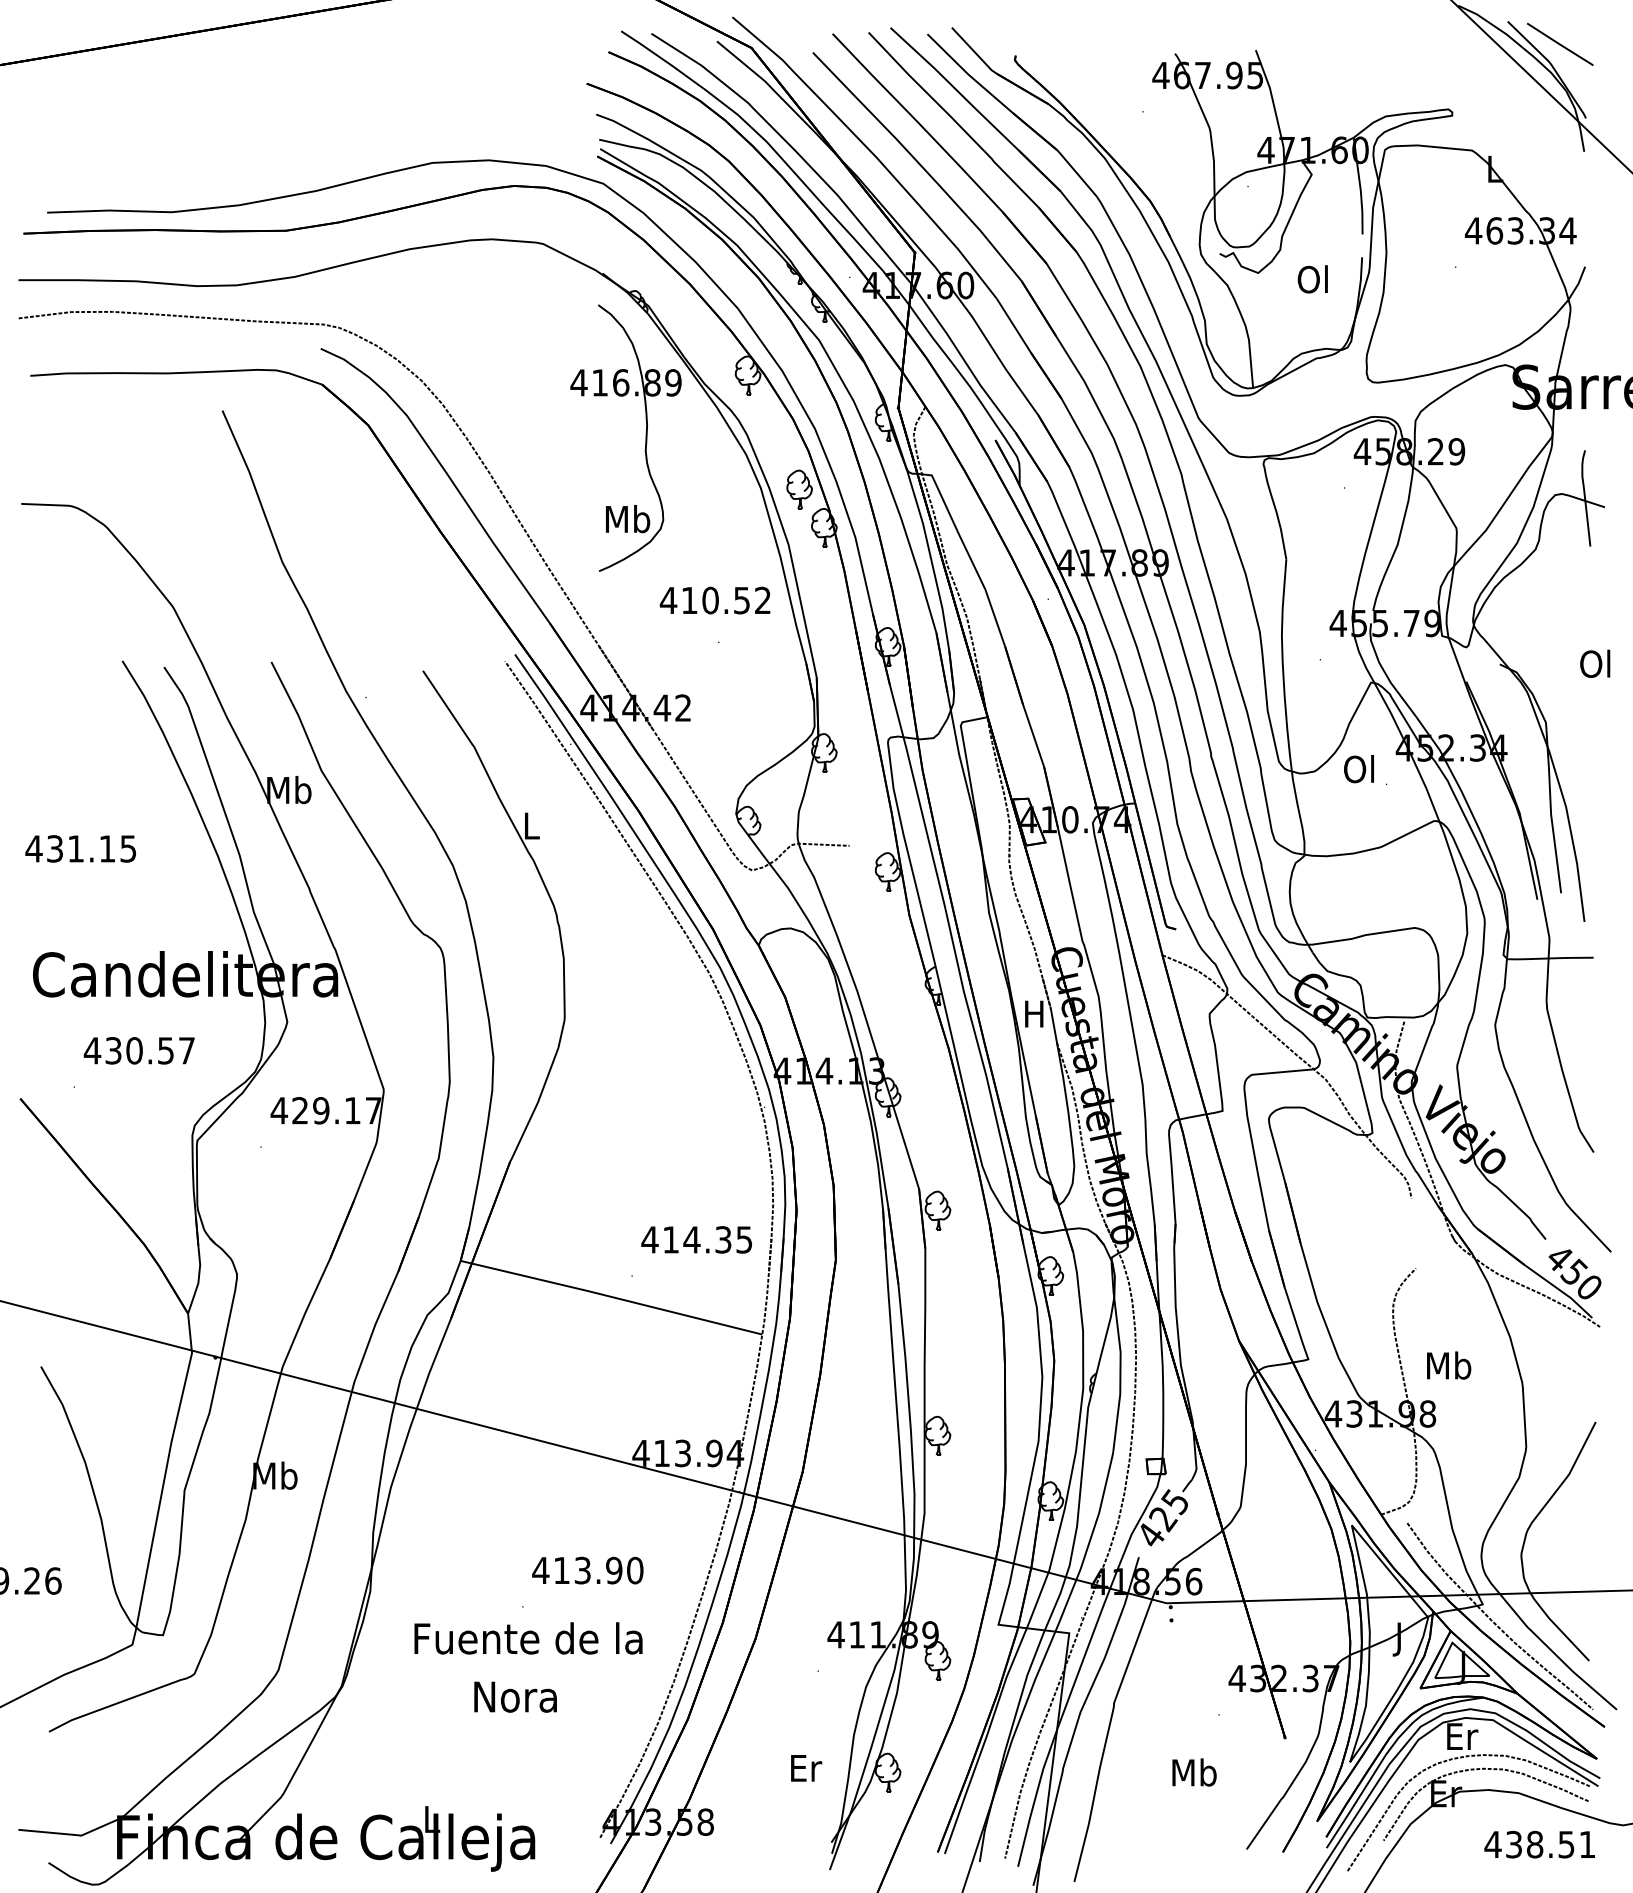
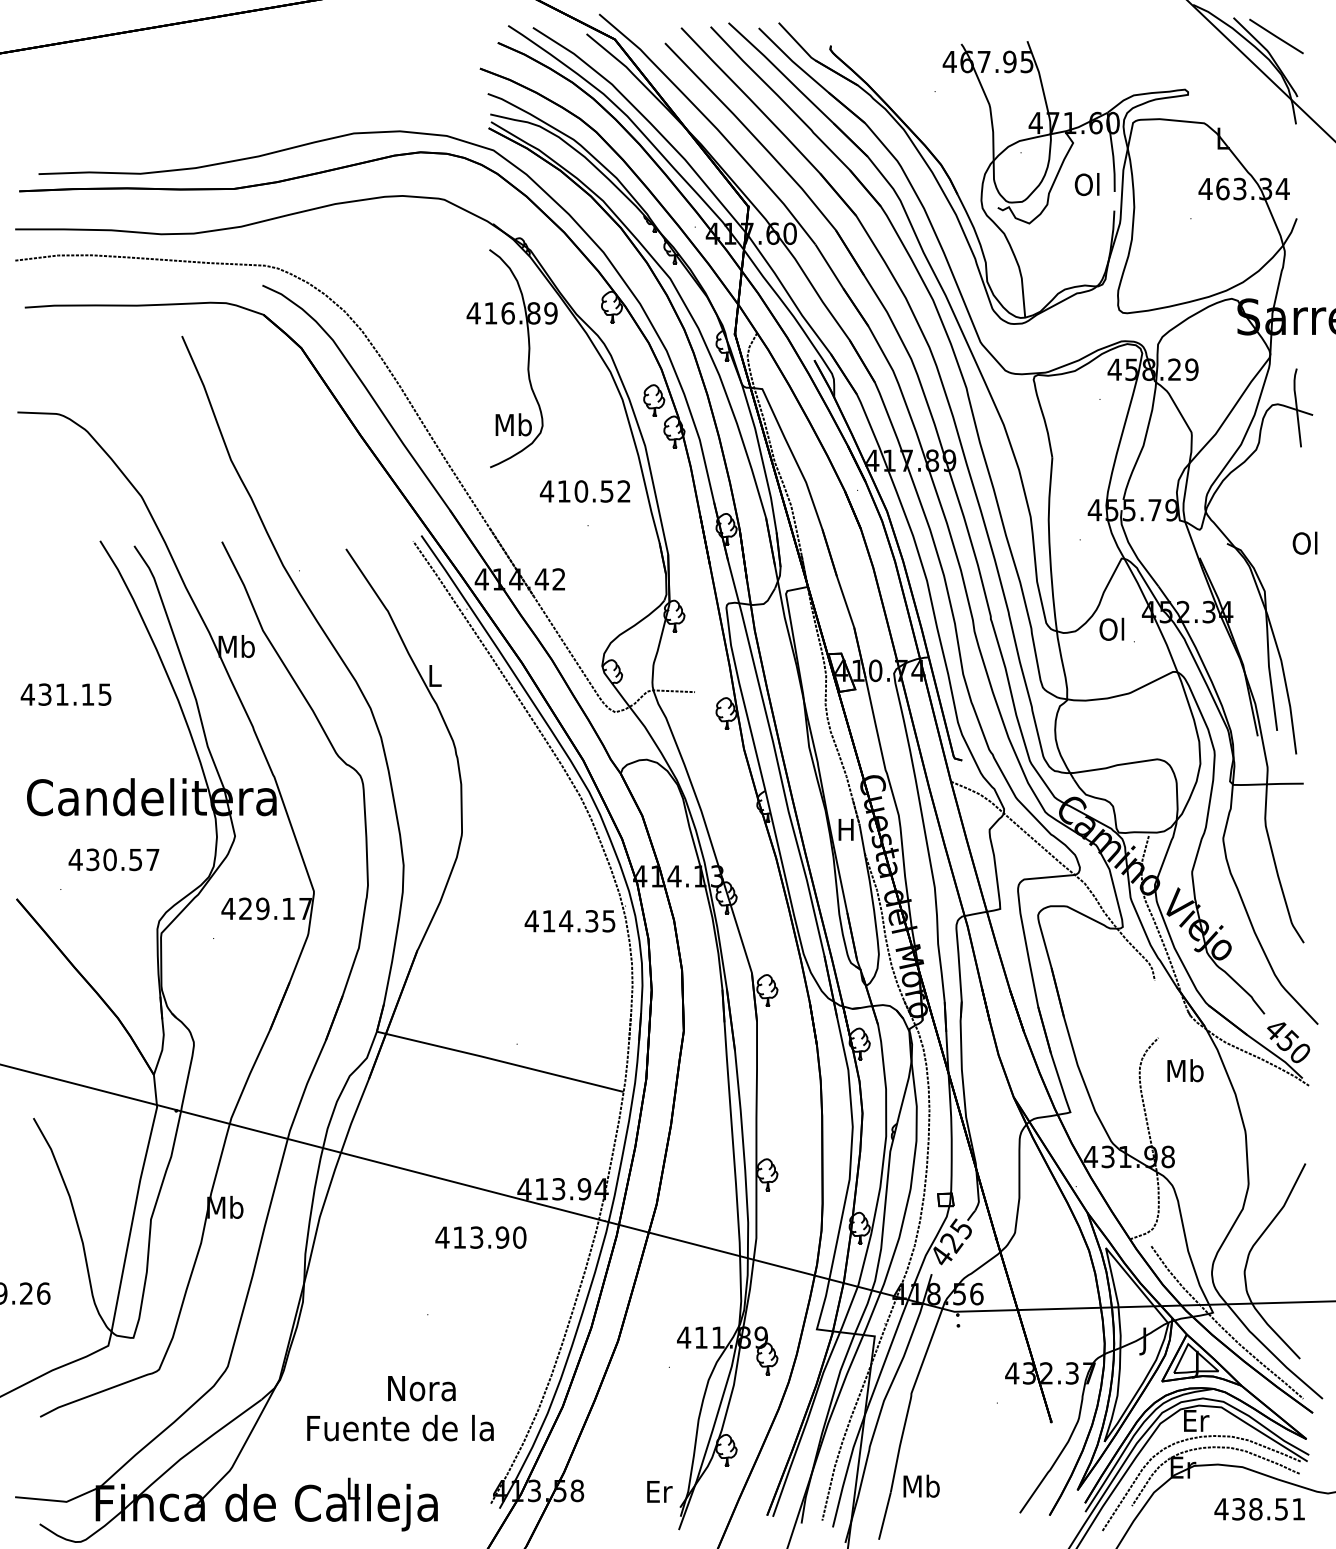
text: (1312, 279) -> (1086, 184), moved
text: (696, 1239) -> (569, 920), moved
text: (1449, 1365) -> (1185, 1070), moved
text: (587, 1570) -> (480, 1237), moved
text: (528, 1638) -> (400, 1428), moved
text: (806, 1768) -> (659, 1491), moved
text: (1194, 1772) -> (921, 1486), moved

